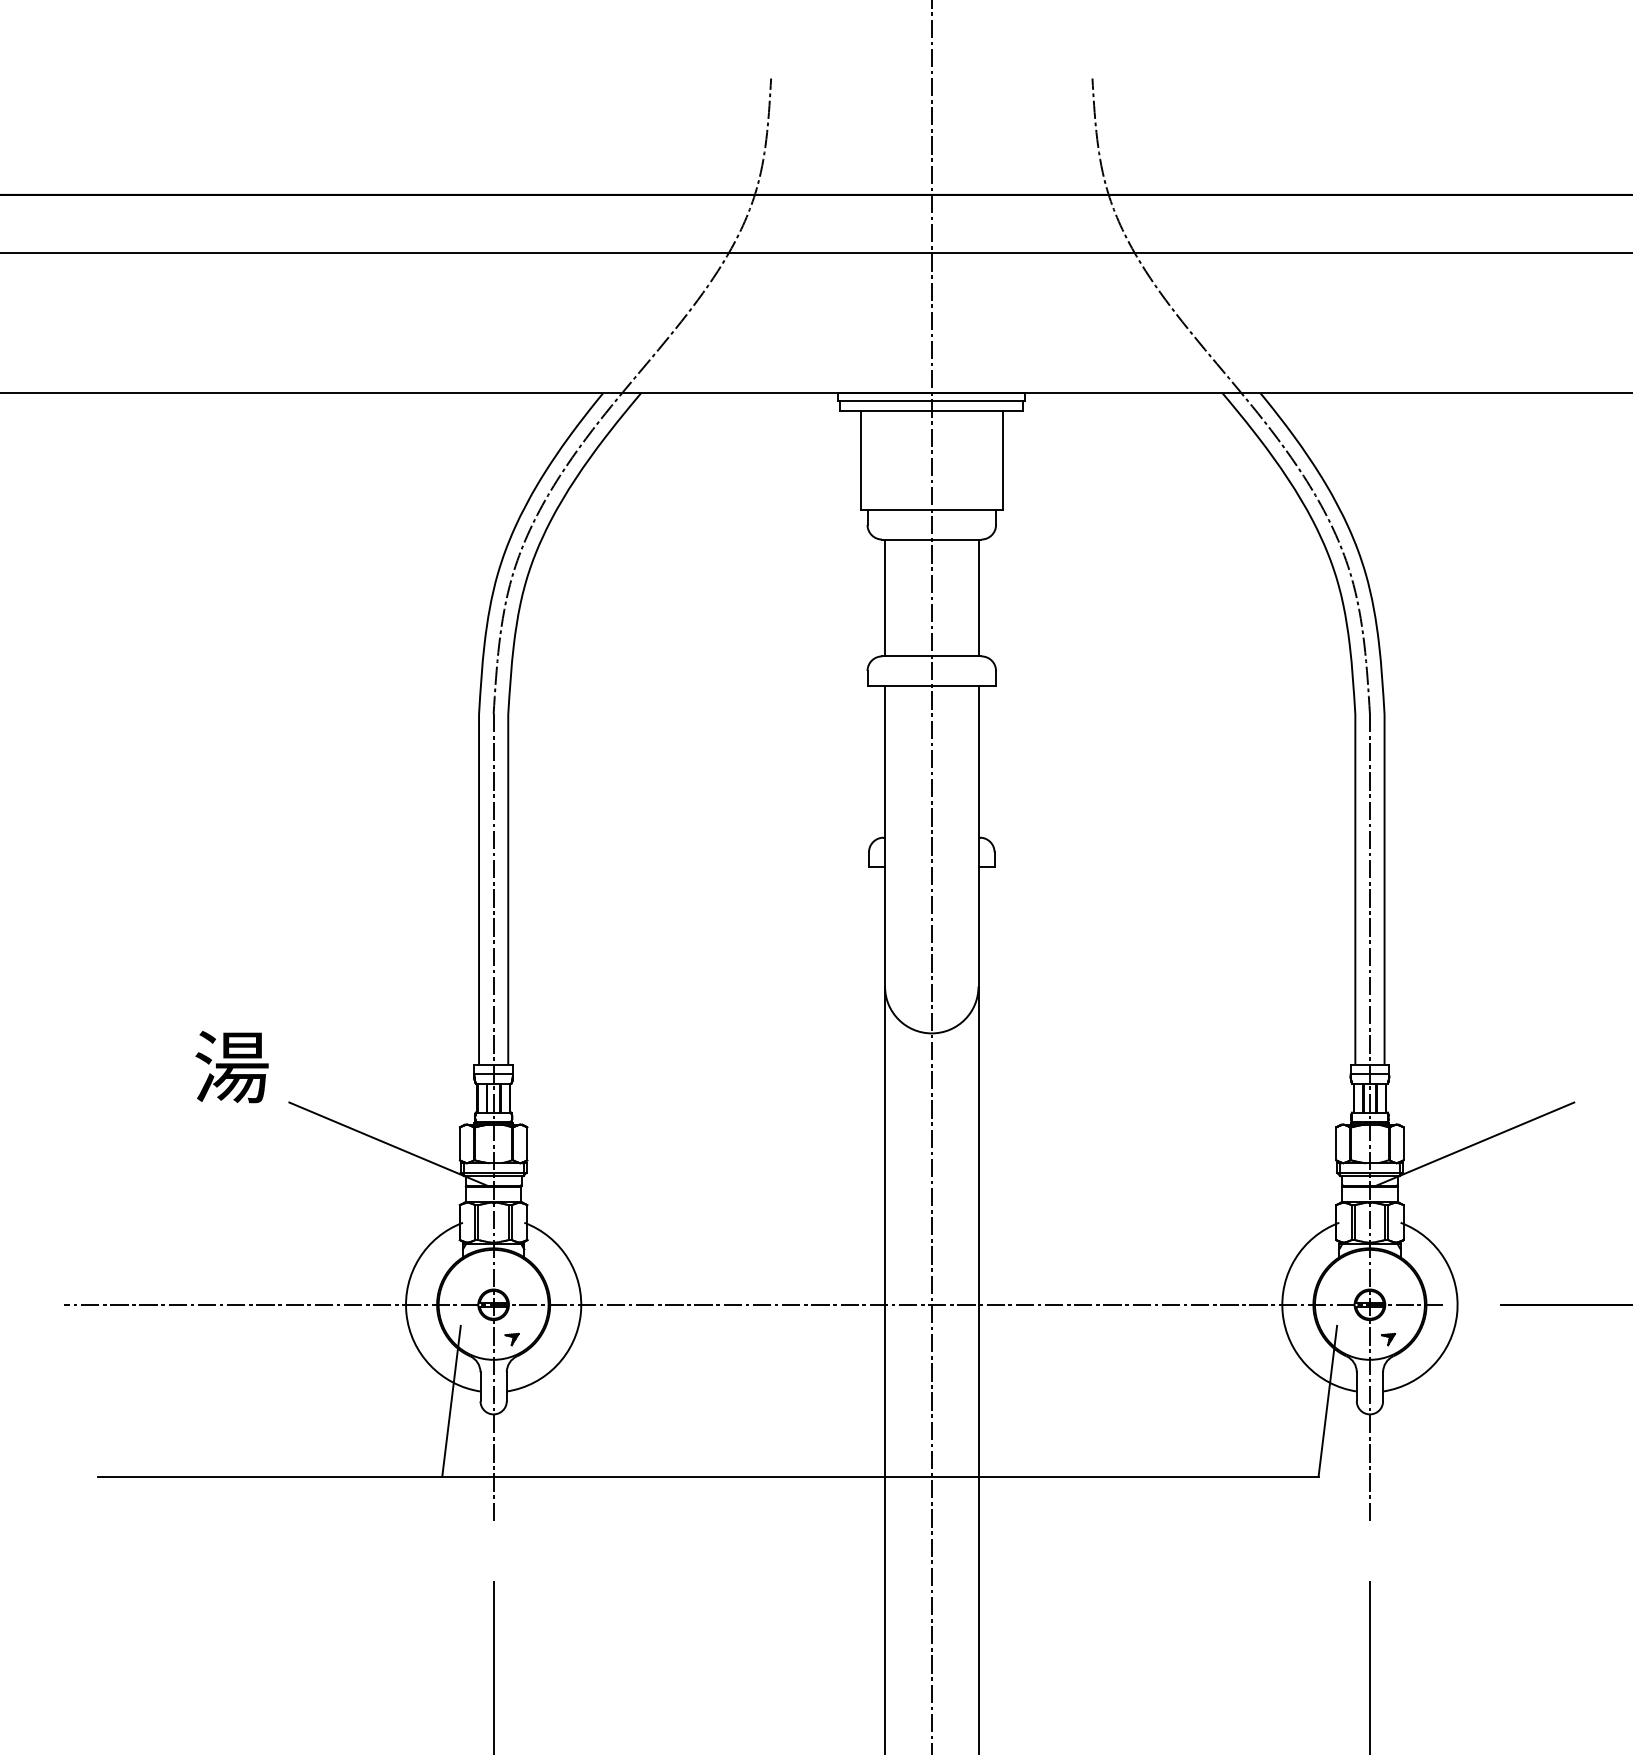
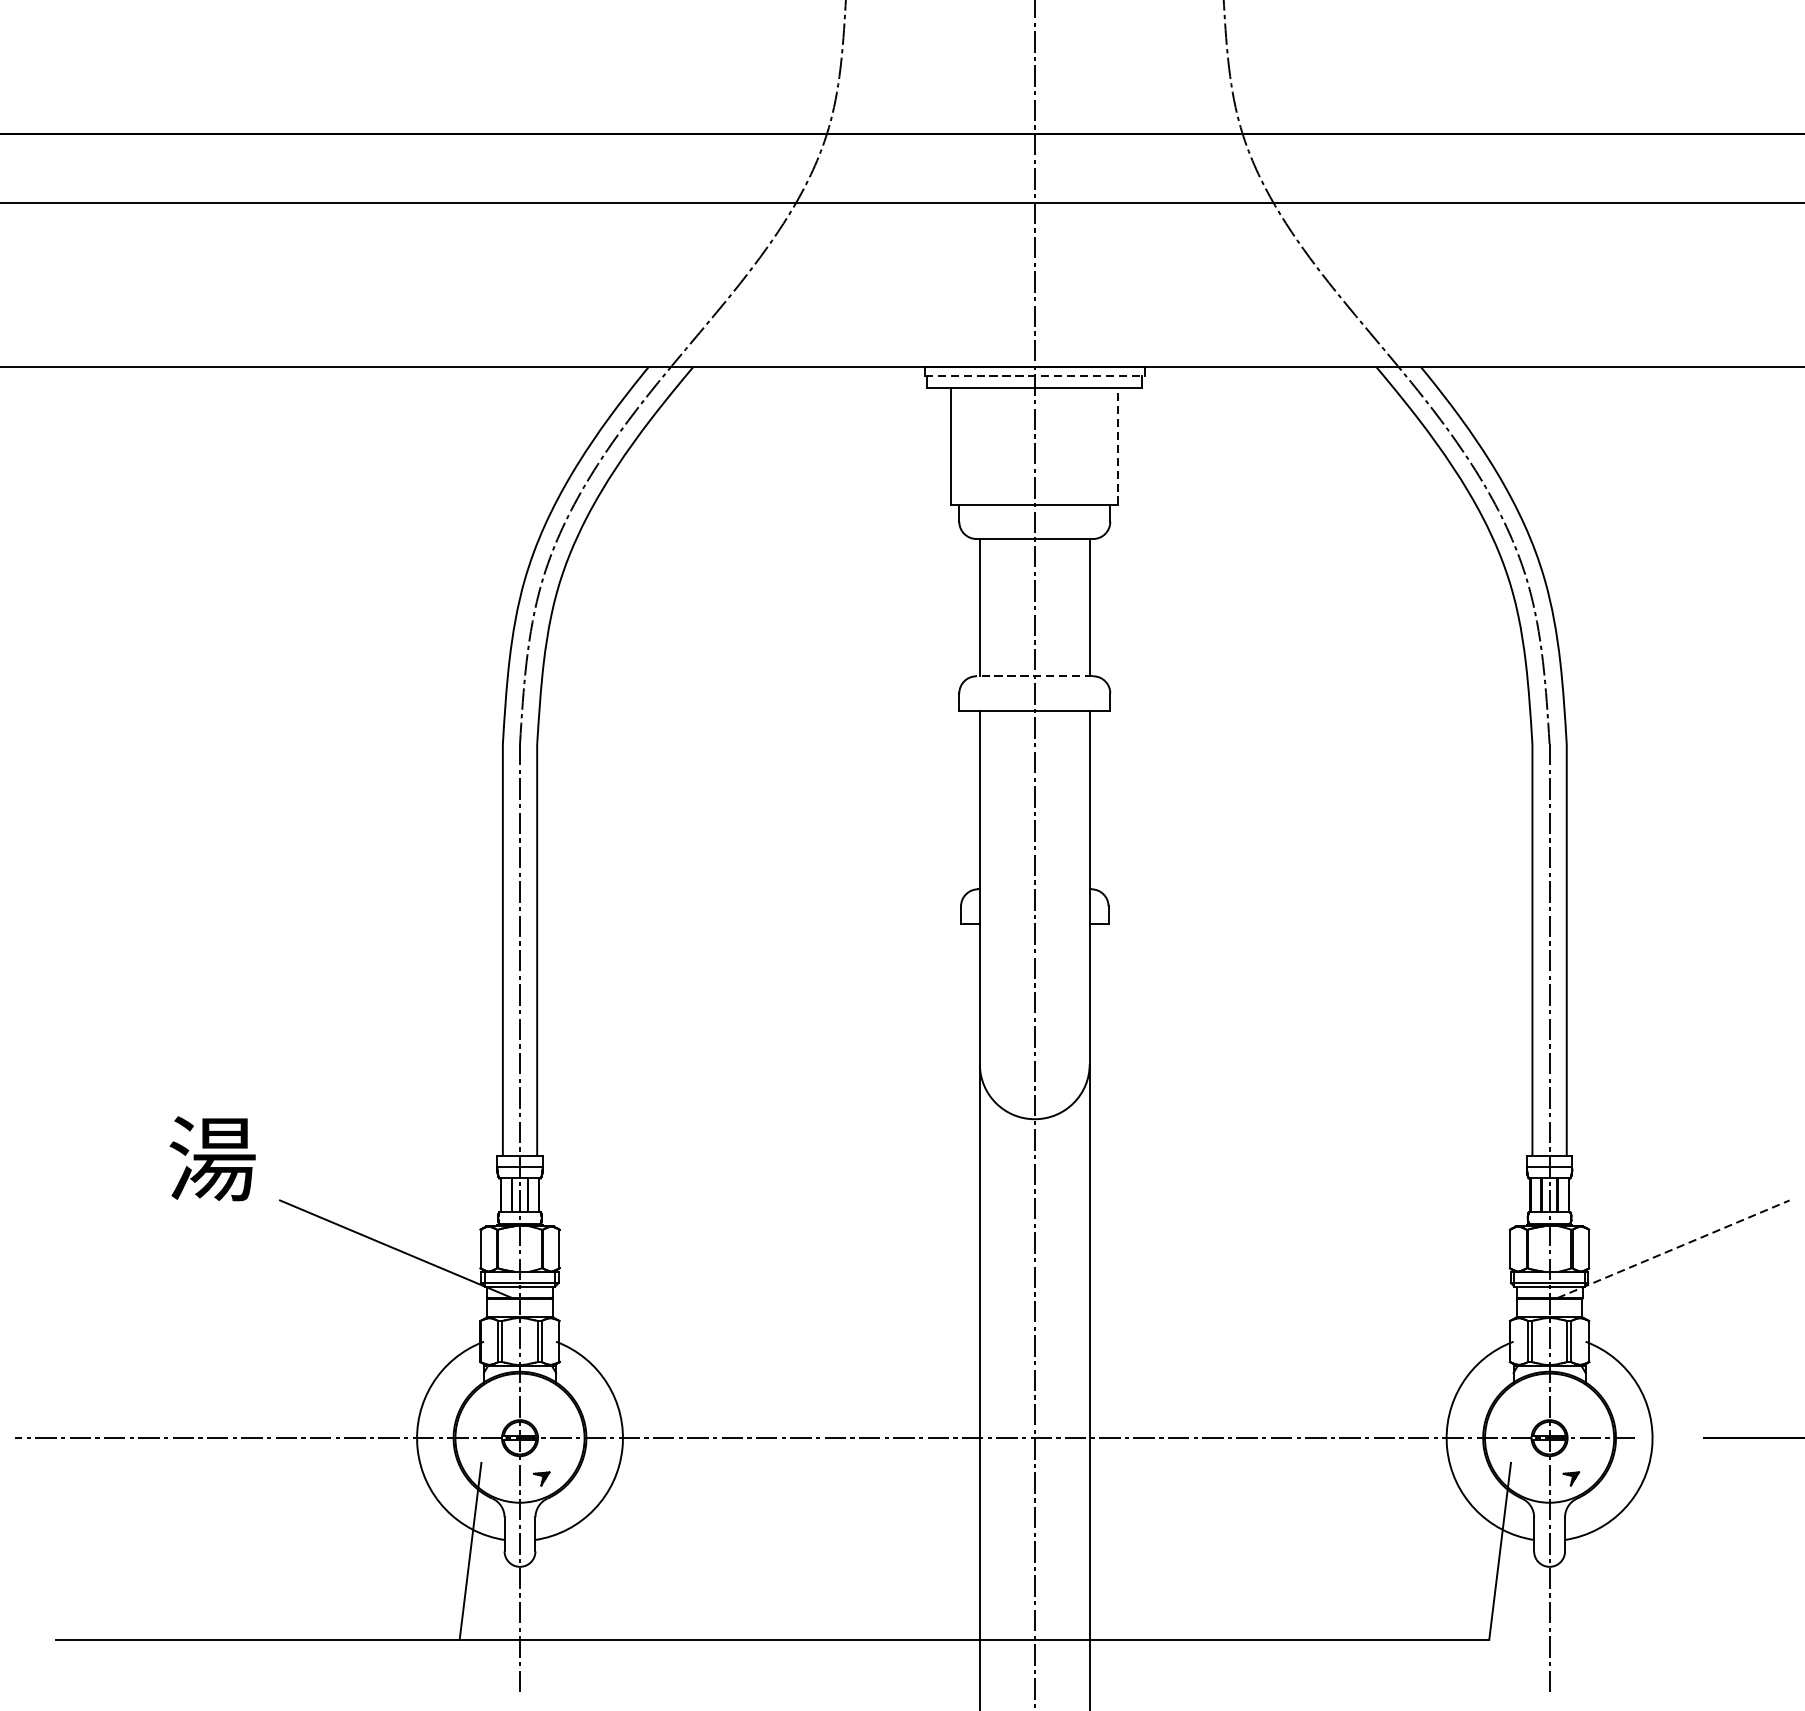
line: (931, 400) -> (1034, 375), solid -> dashed
line: (1002, 460) -> (1117, 446), solid -> dashed
line: (931, 656) -> (1034, 676), solid -> dashed
line: (1475, 1143) -> (1673, 1248), solid -> dashed

